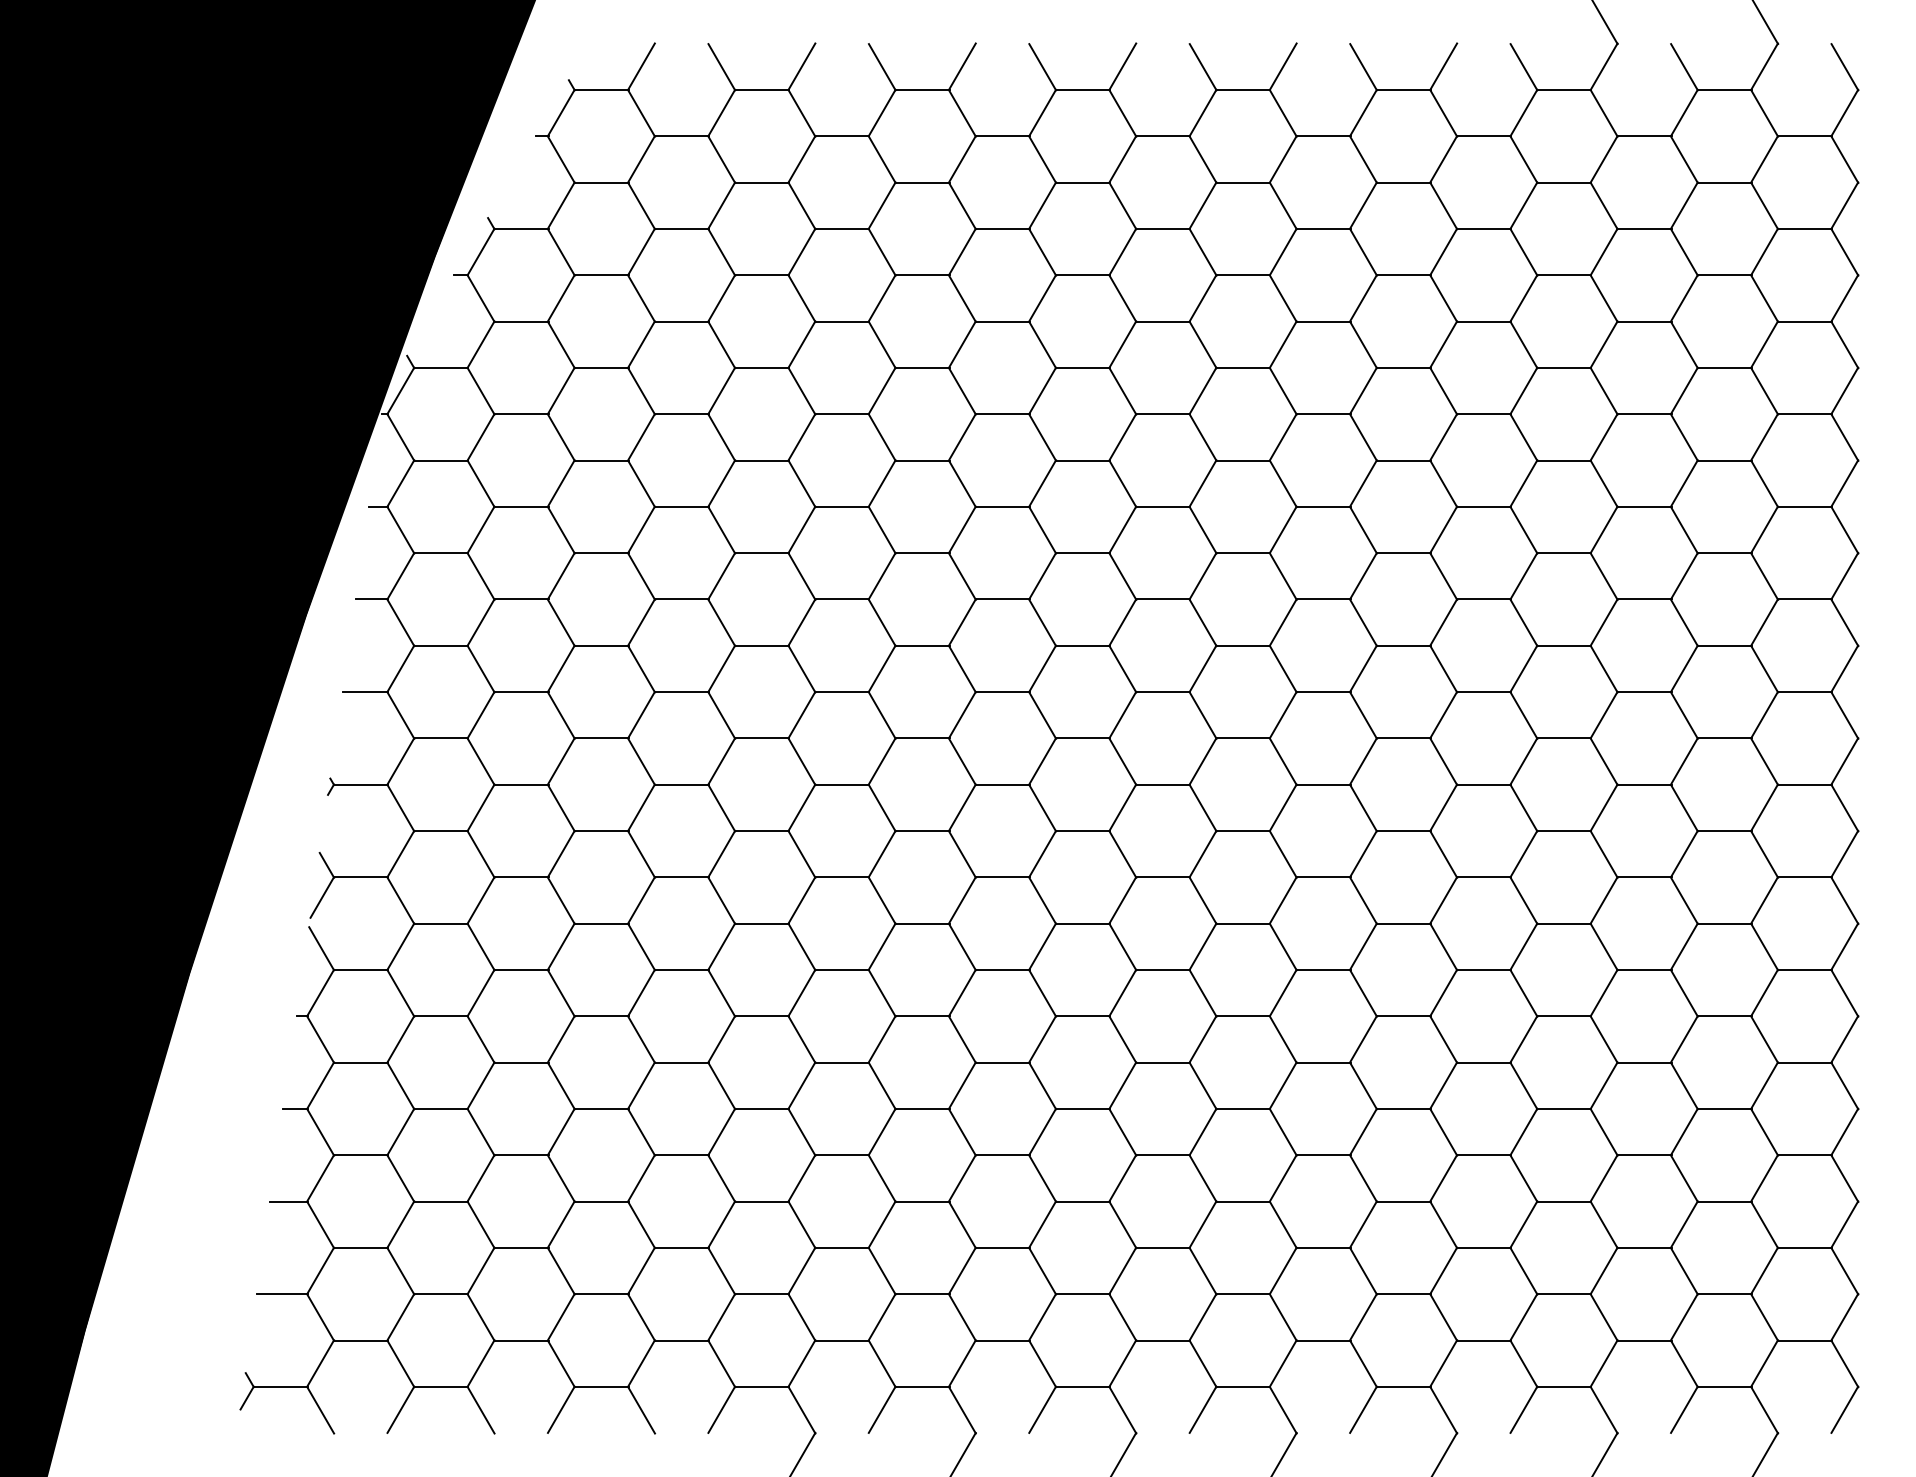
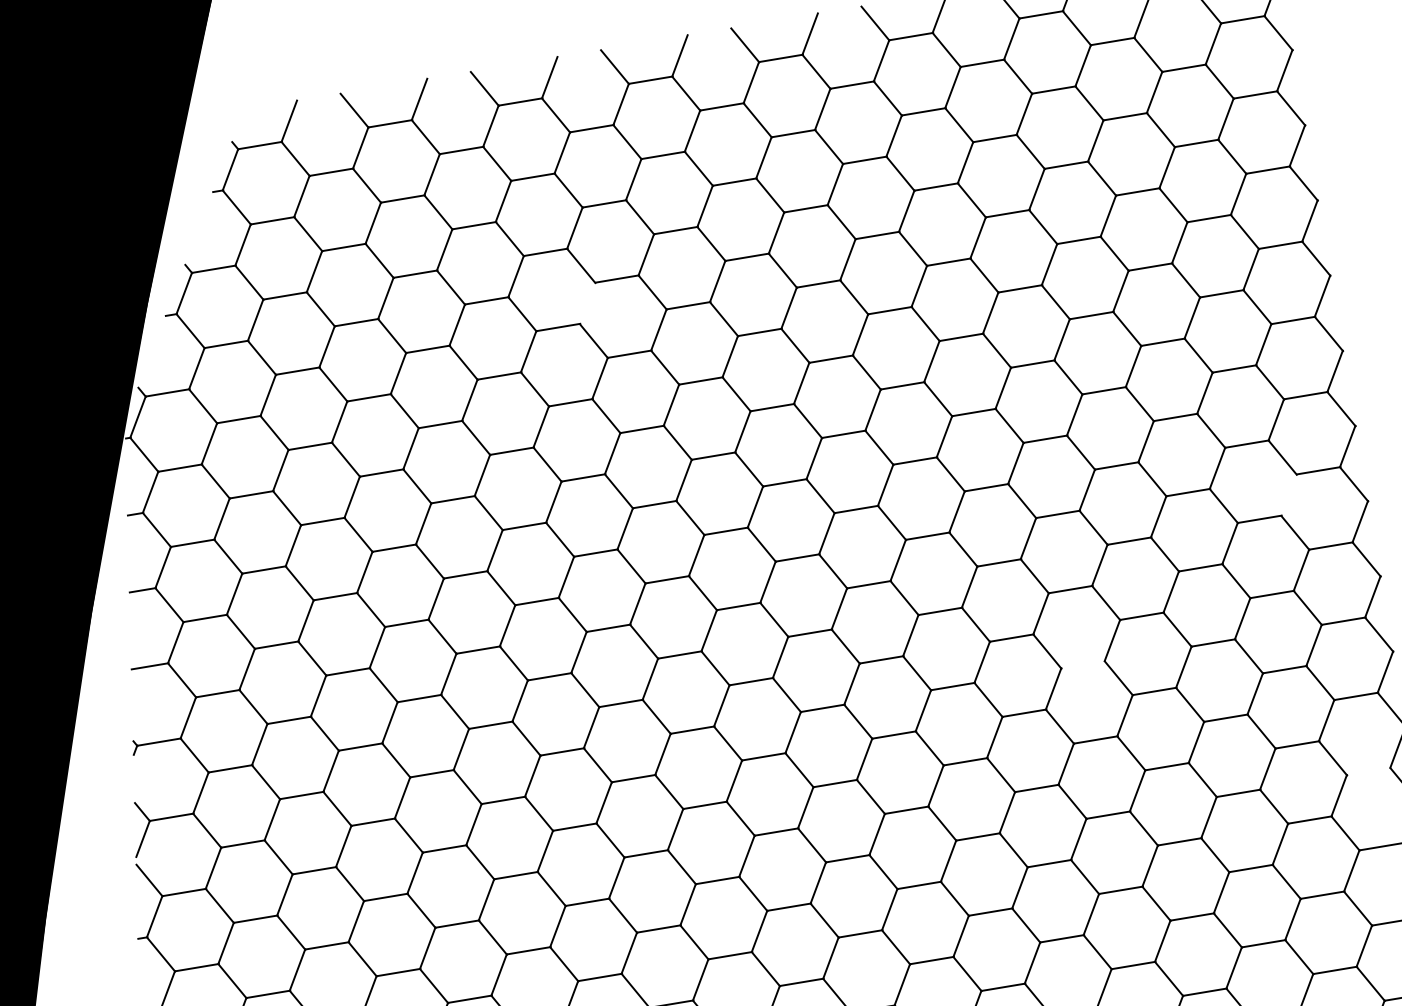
line: (962, 344) -> (587, 303), removed
line: (1764, 714) -> (1288, 494), removed
line: (1484, 877) -> (1083, 664), removed
line: (1805, 1062) -> (1369, 771), removed

